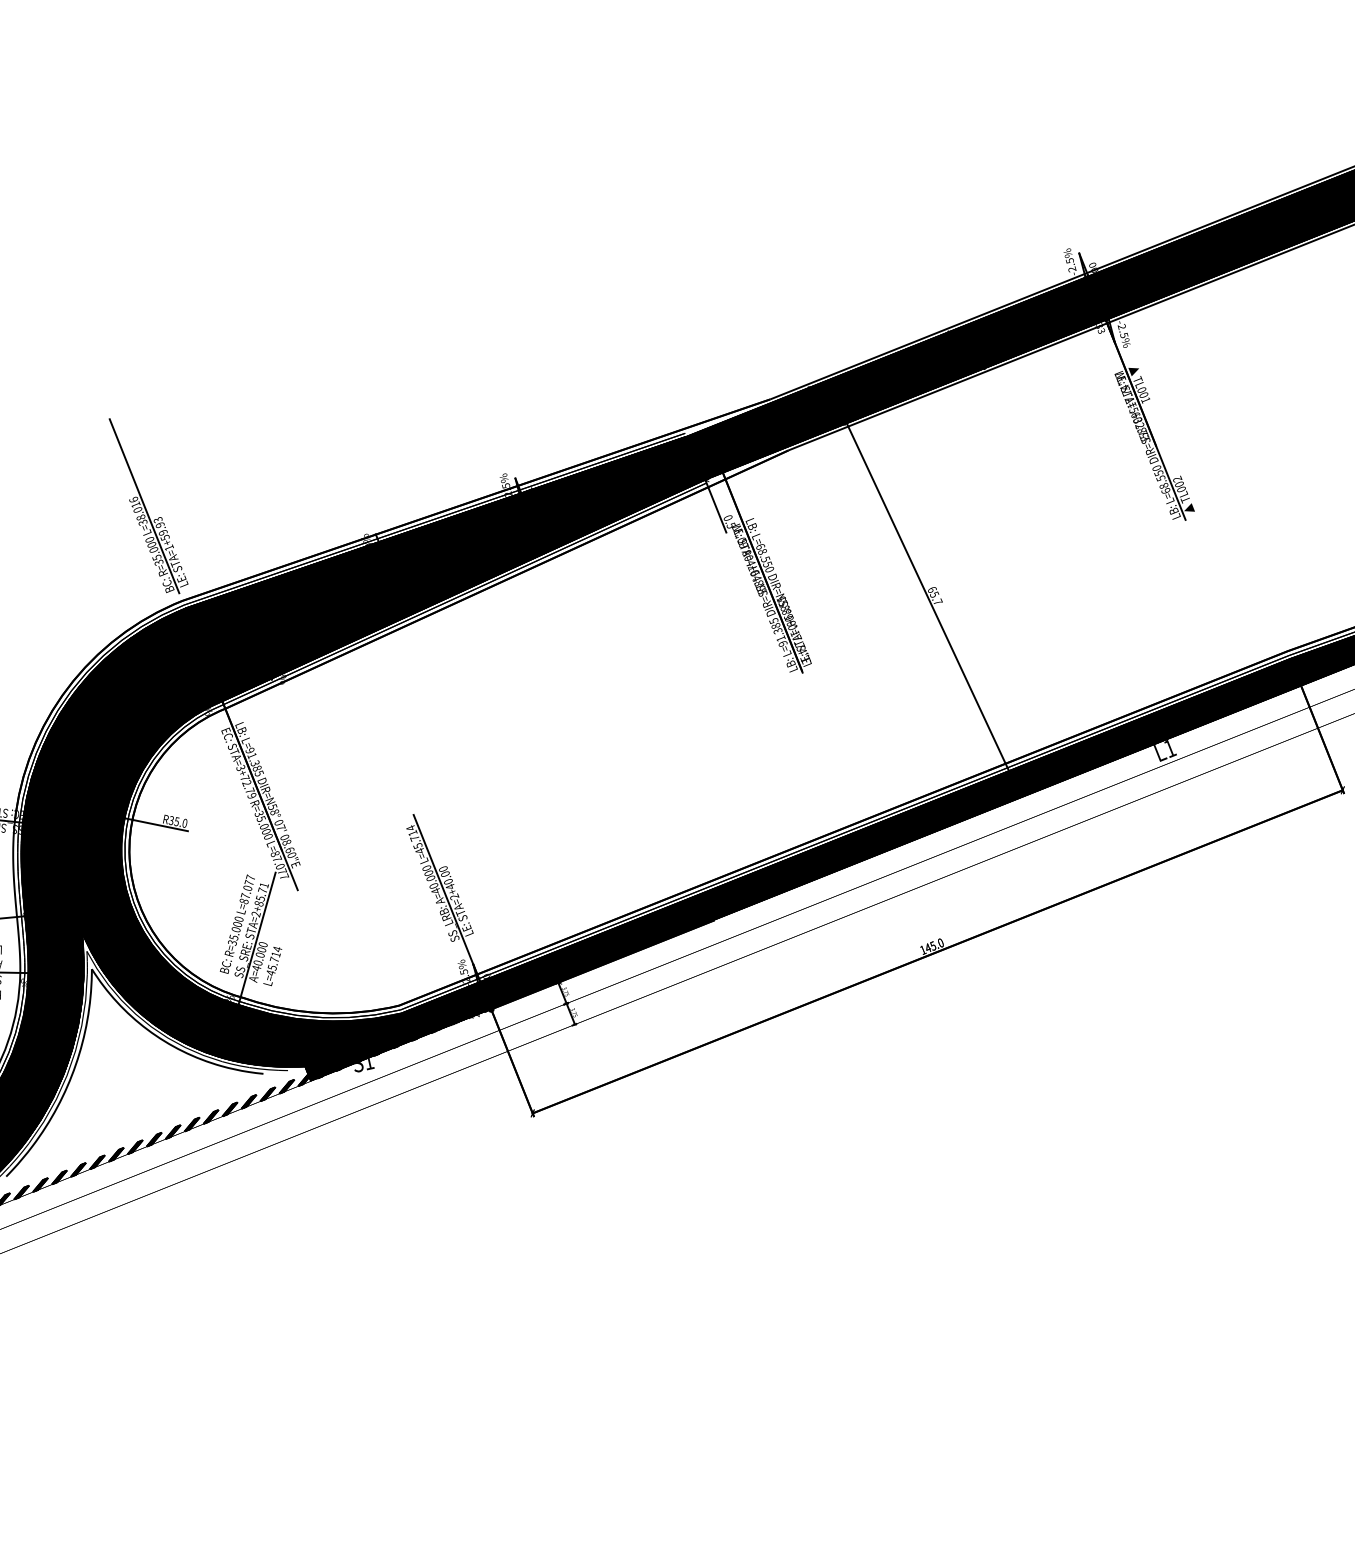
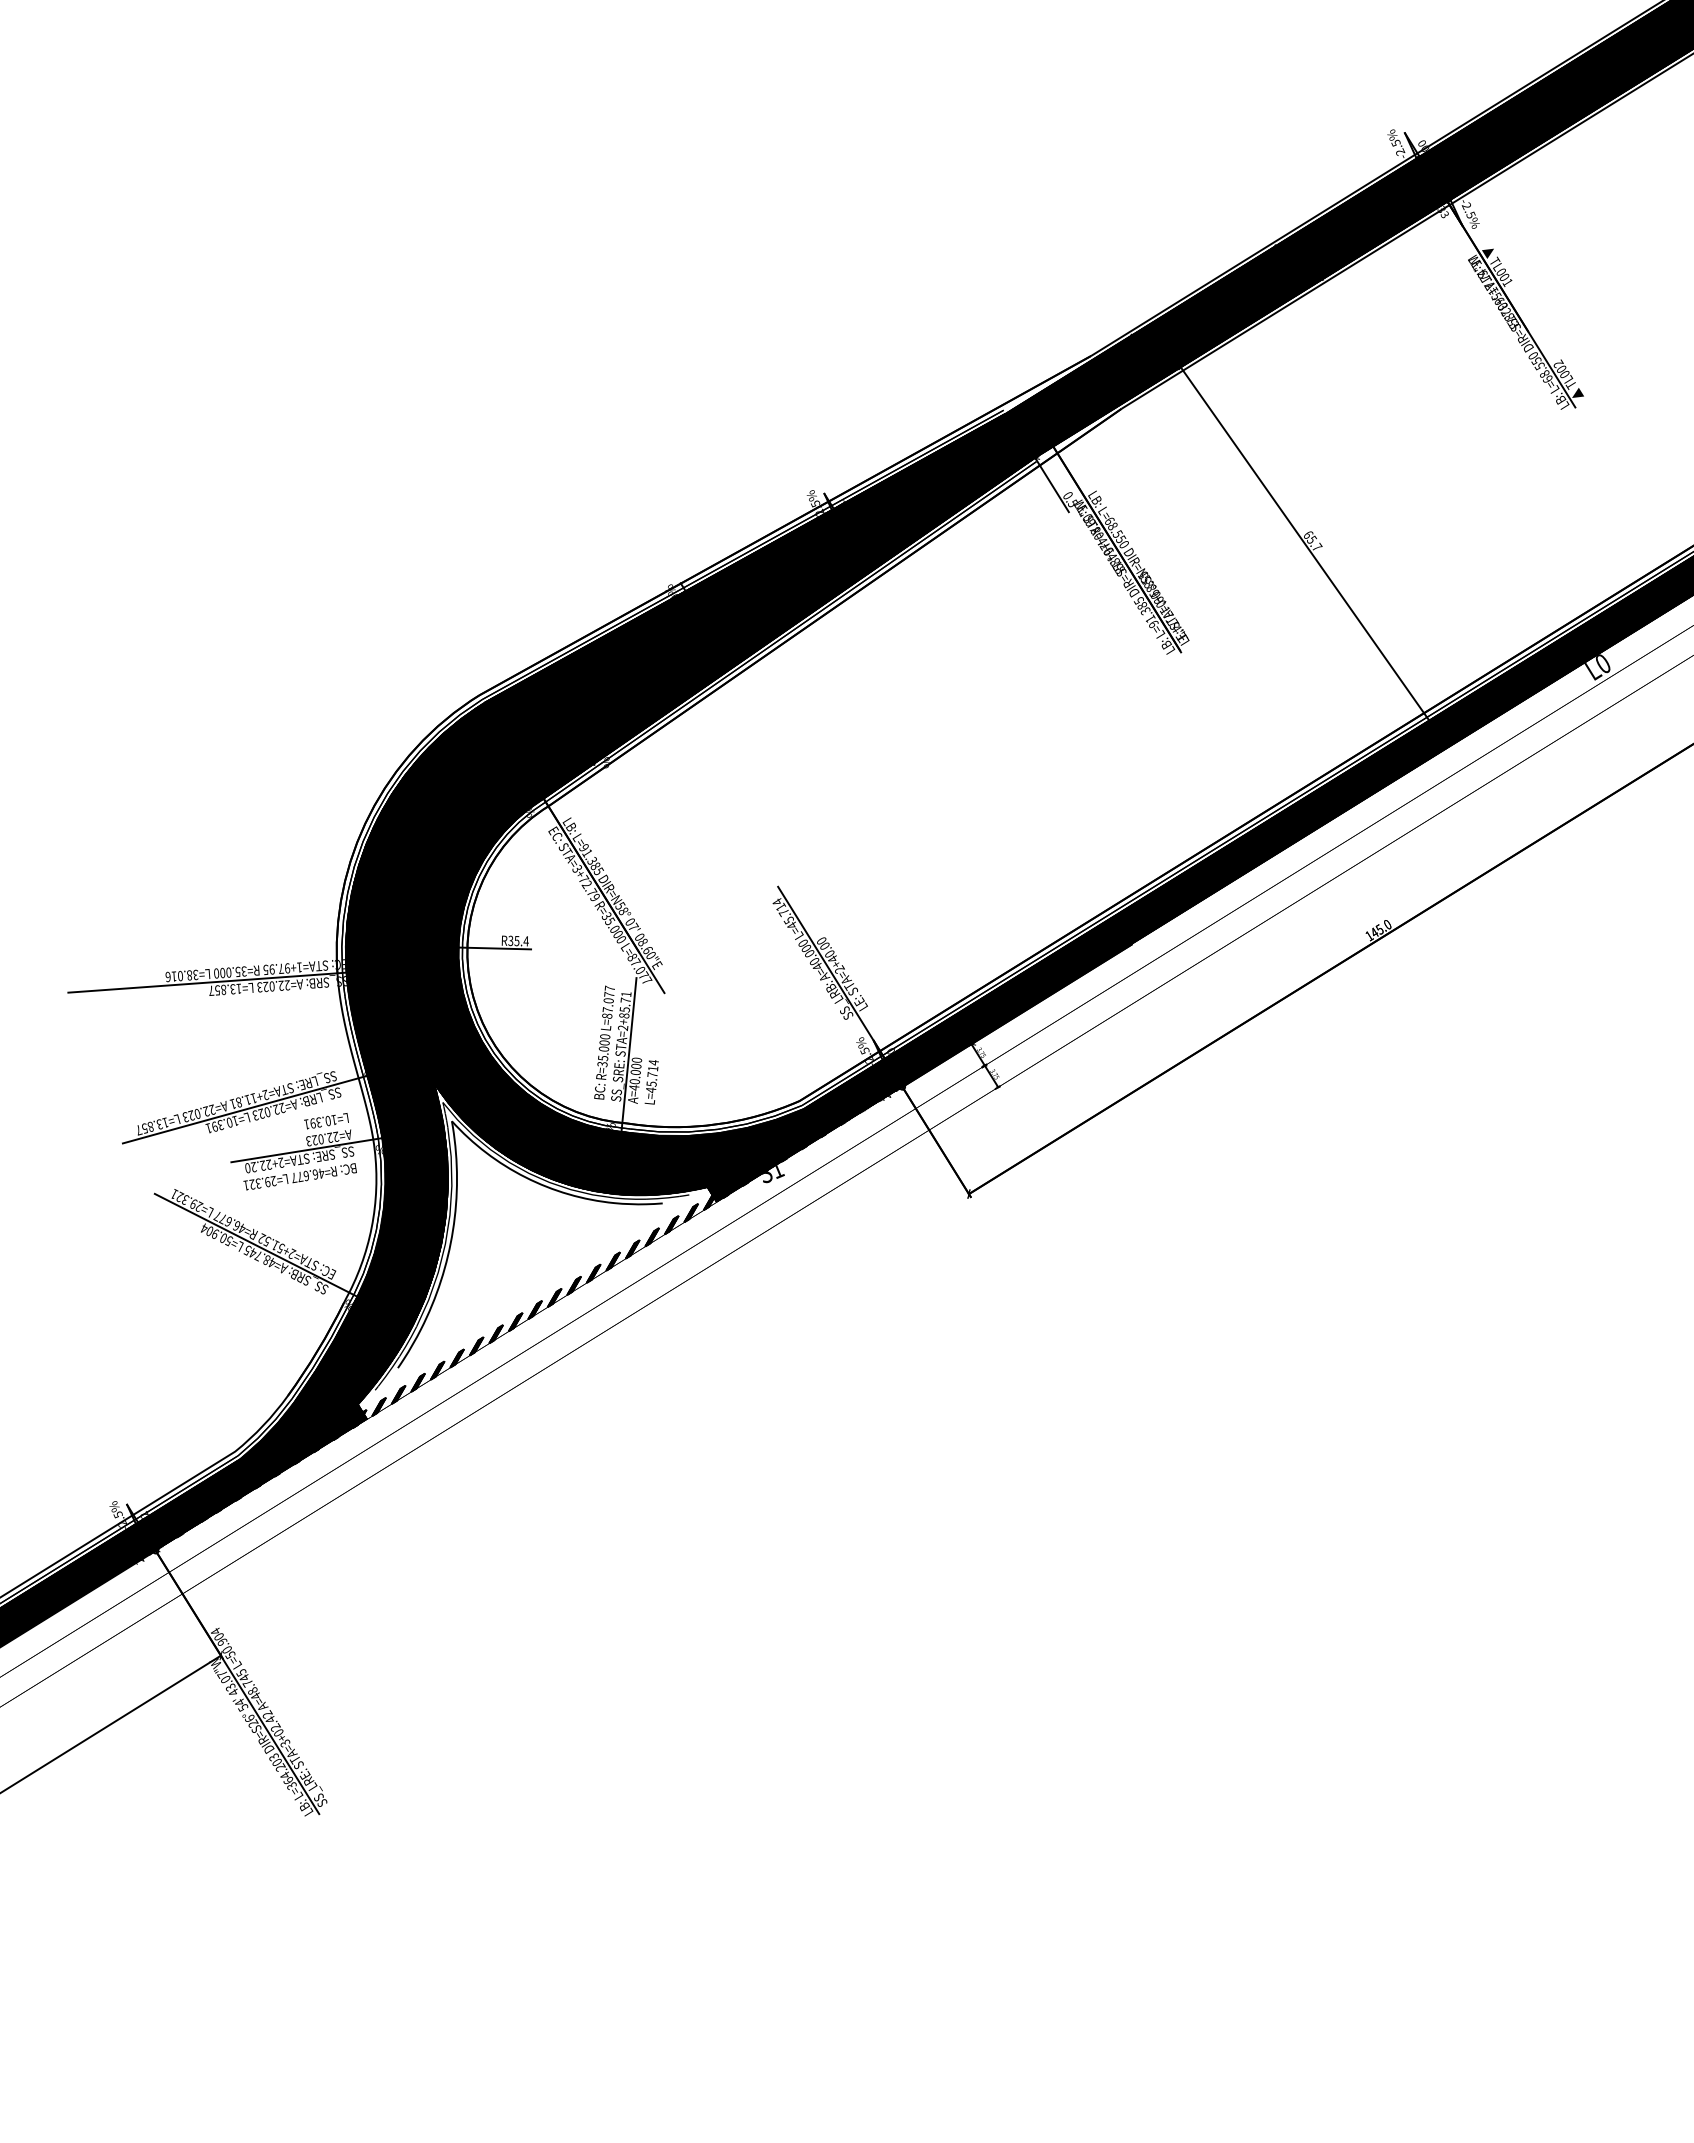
part: (147, 507) -> (422, 598), removed
text: (1171, 749) -> (1604, 664), L1 -> L0
text: (184, 823) -> (525, 941), R35.0 -> R35.4

